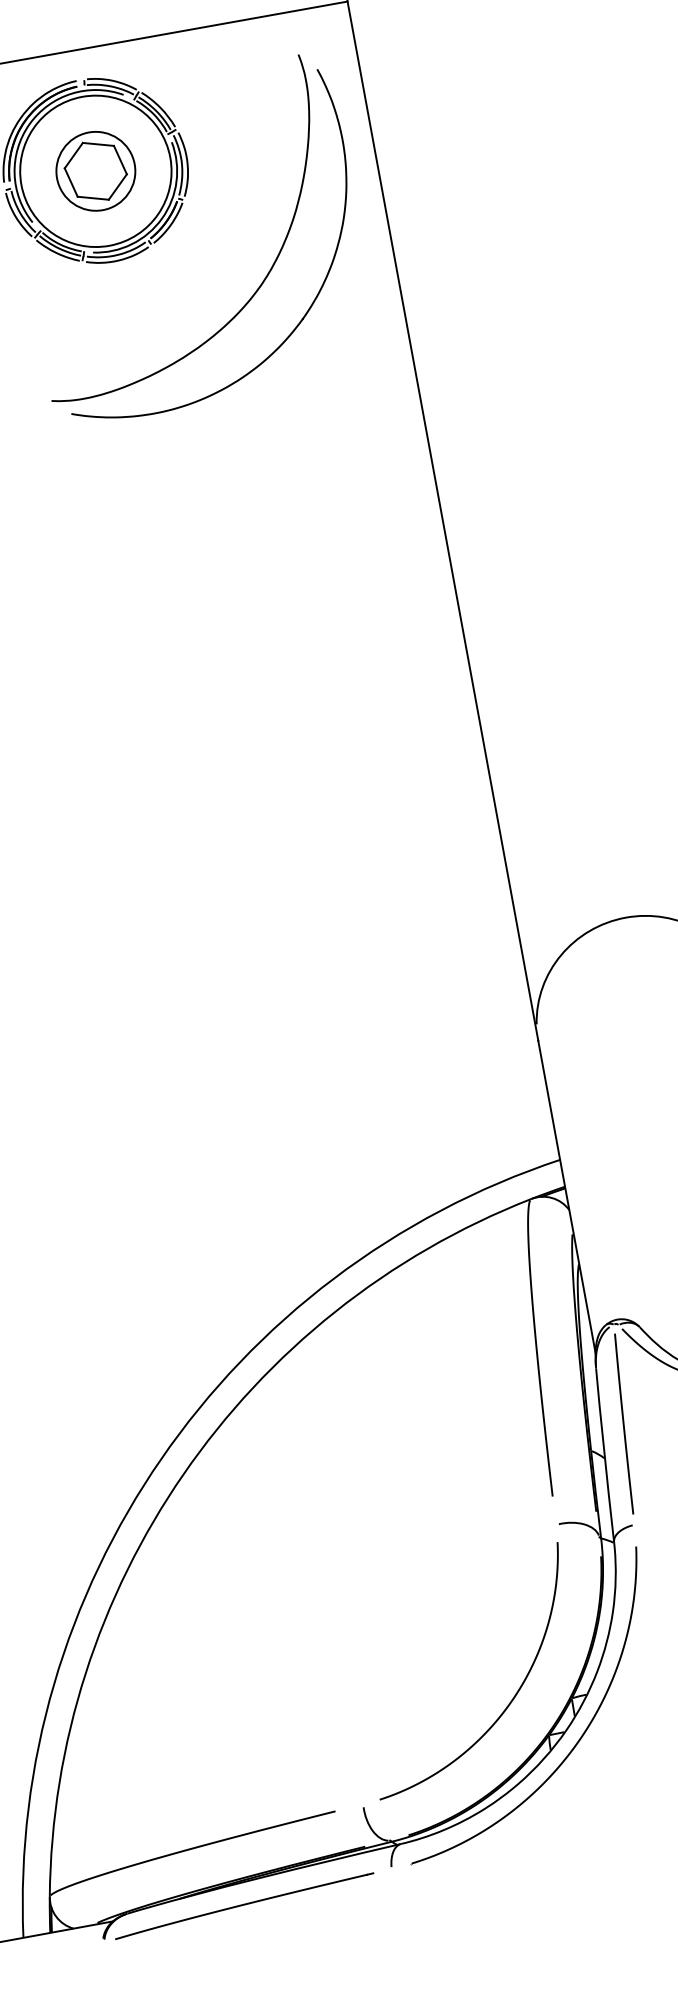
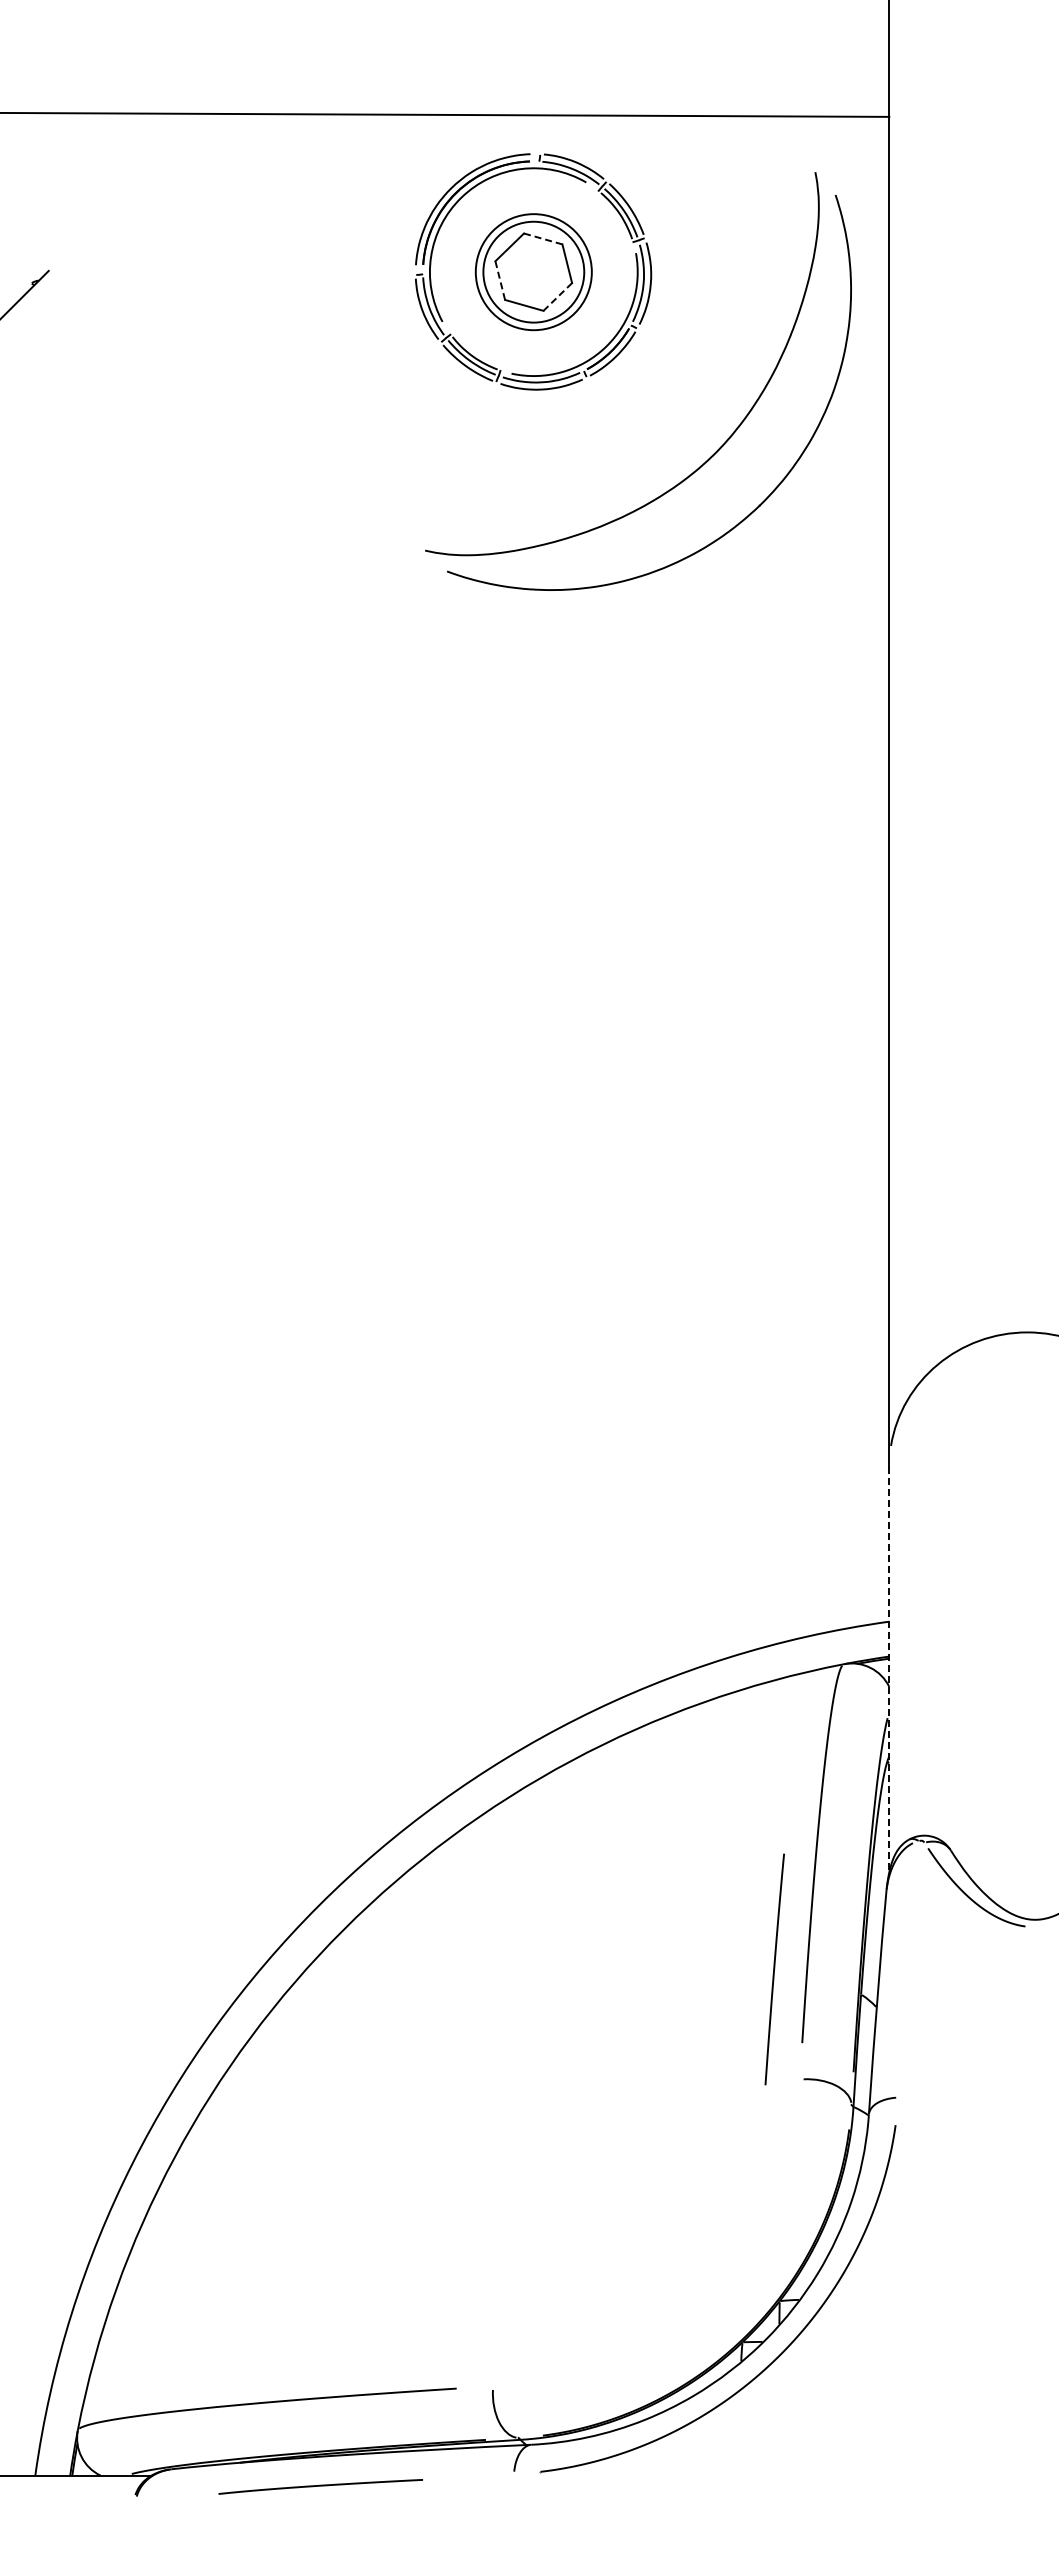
line: (98, 144) -> (543, 238), solid -> dashed
circle: (95, 170) -> (533, 271), size x0.6
line: (71, 182) -> (500, 280), solid -> dashed
line: (117, 186) -> (557, 296), solid -> dashed
line: (567, 1196) -> (889, 1669), solid -> dashed
line: (623, 1424) -> (774, 1969), moved
curve: (511, 1700) -> (703, 2289), removed
part: (244, 1905) -> (320, 2486), size x0.6

